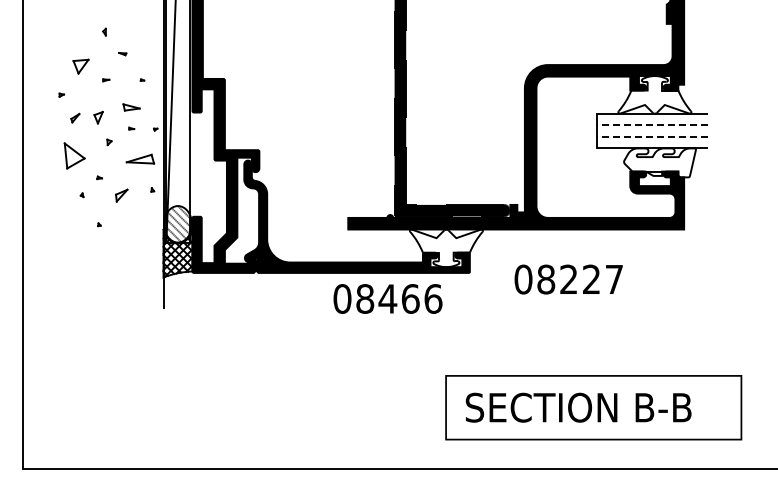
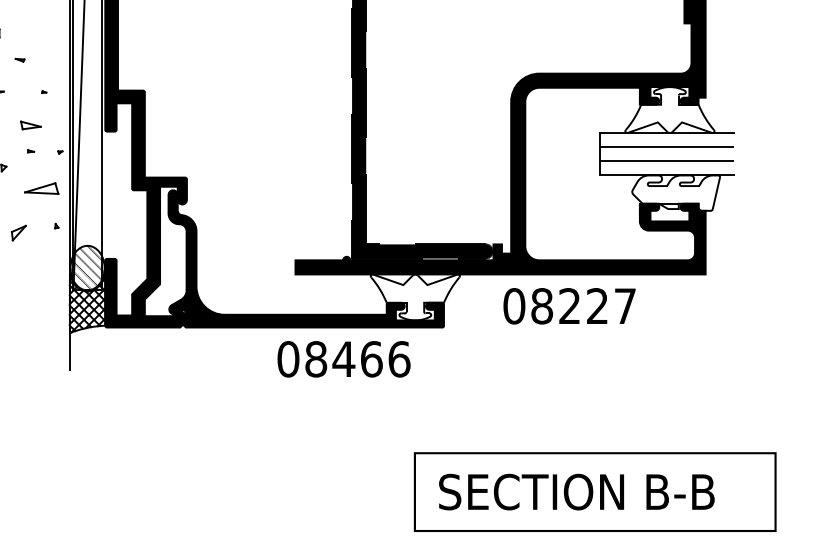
line: (651, 125) -> (665, 147), dashed -> solid
line: (651, 136) -> (665, 160), dashed -> solid
text: (568, 279) -> (569, 306), moved

